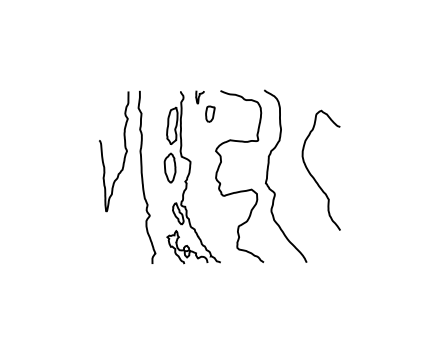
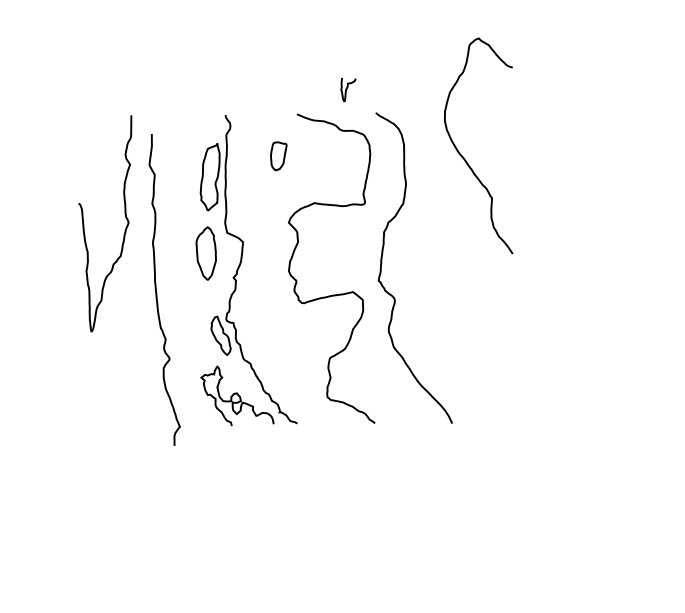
curve: (199, 97) -> (347, 90), moved
curve: (313, 176) -> (464, 156), moved
curve: (143, 177) -> (158, 290), moved

